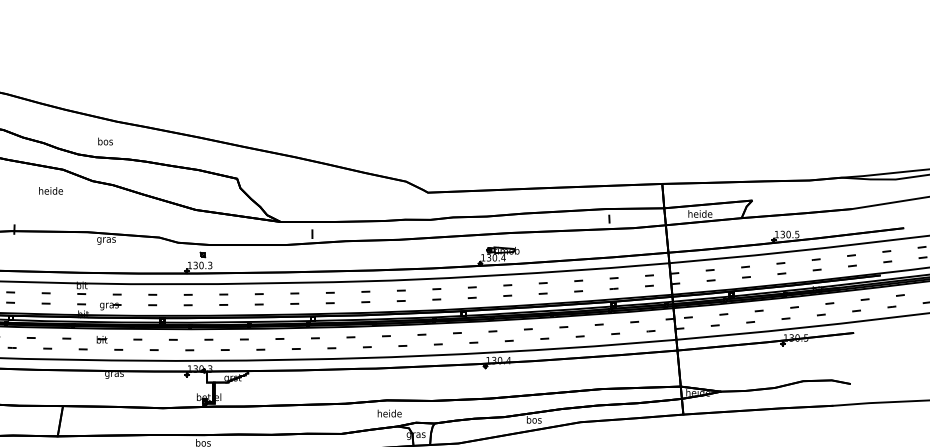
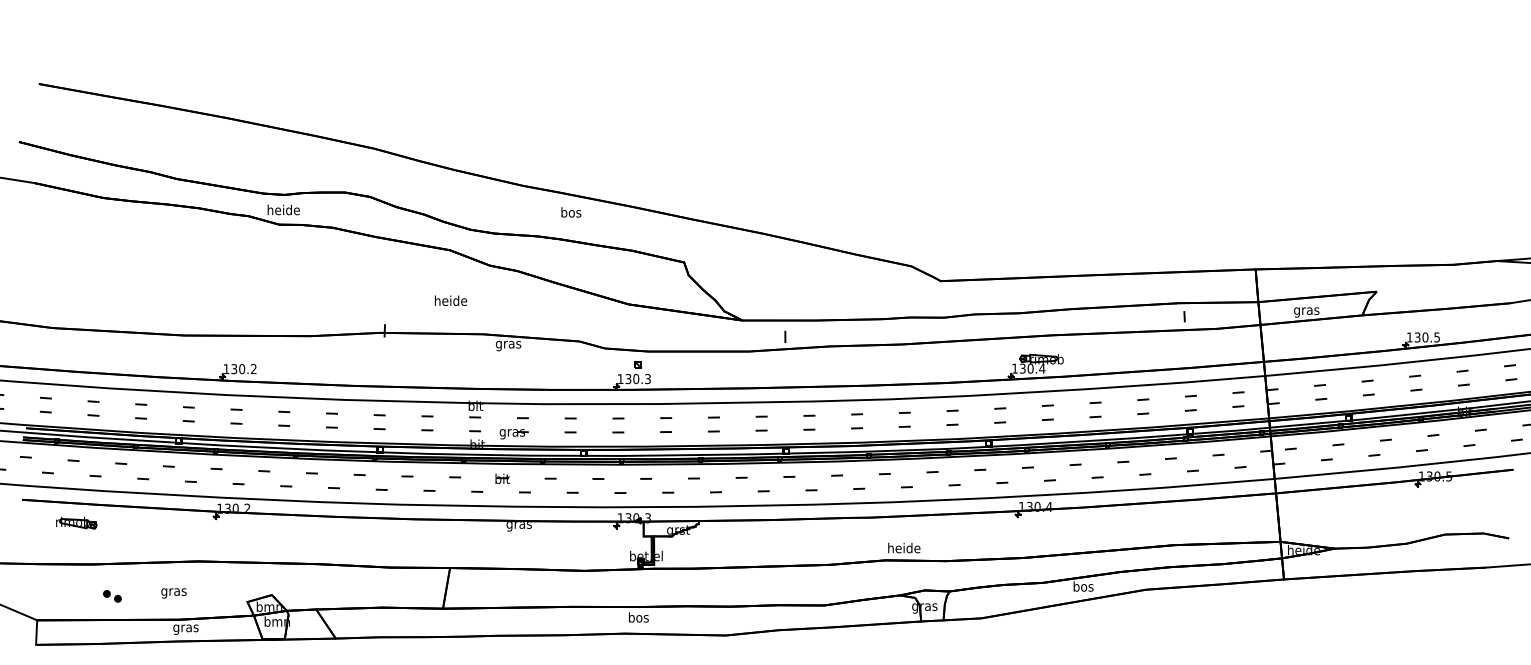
text: (105, 141) -> (571, 212), moved
text: (51, 190) -> (451, 300), moved
text: (700, 214) -> (1306, 310), heide -> gras
text: (389, 413) -> (904, 547), moved

